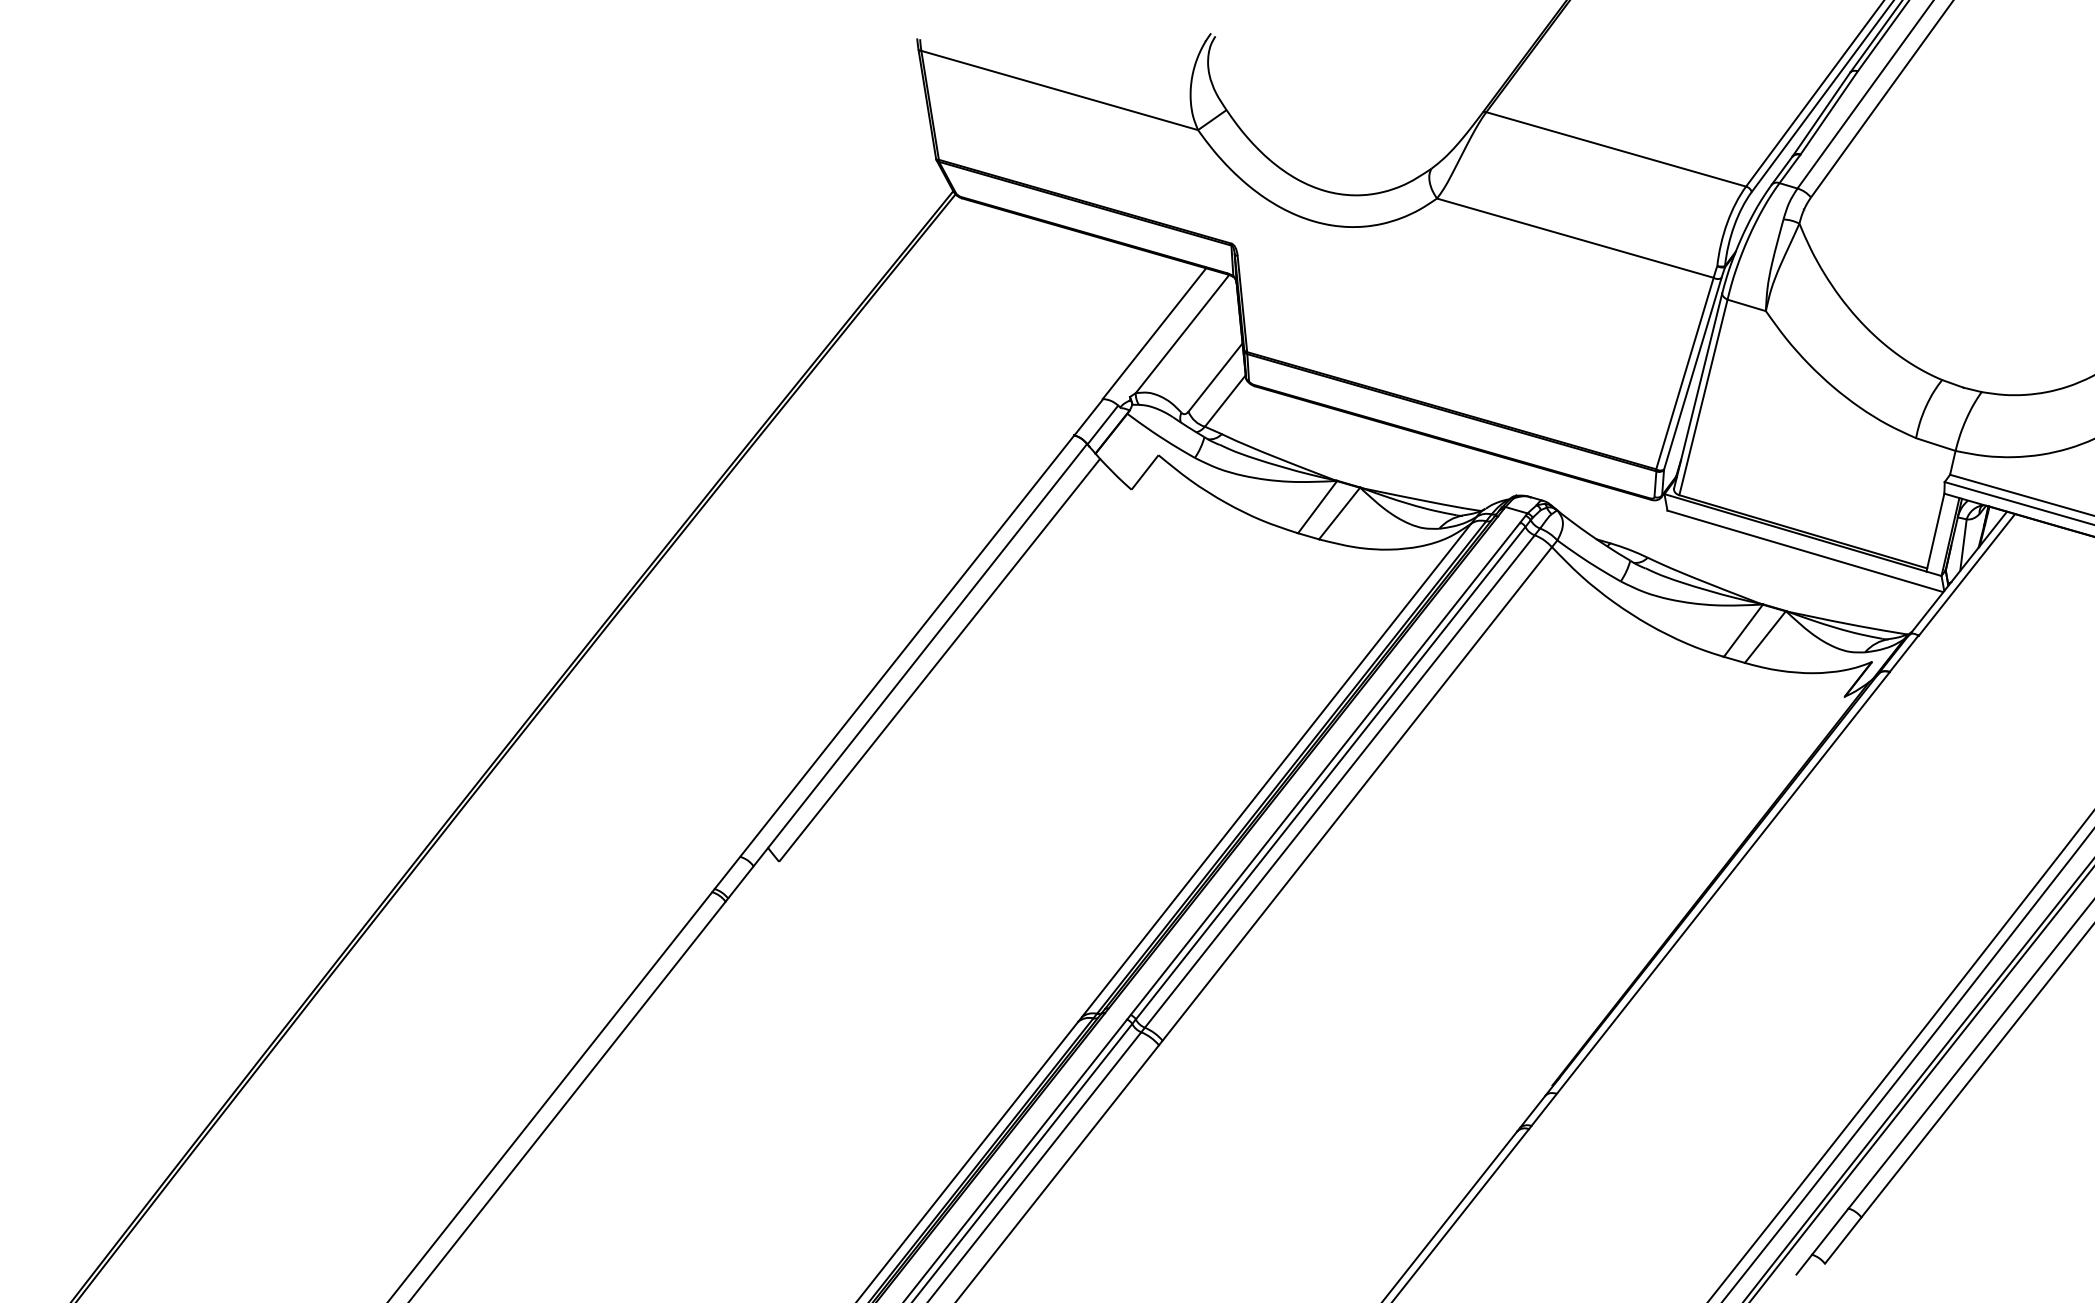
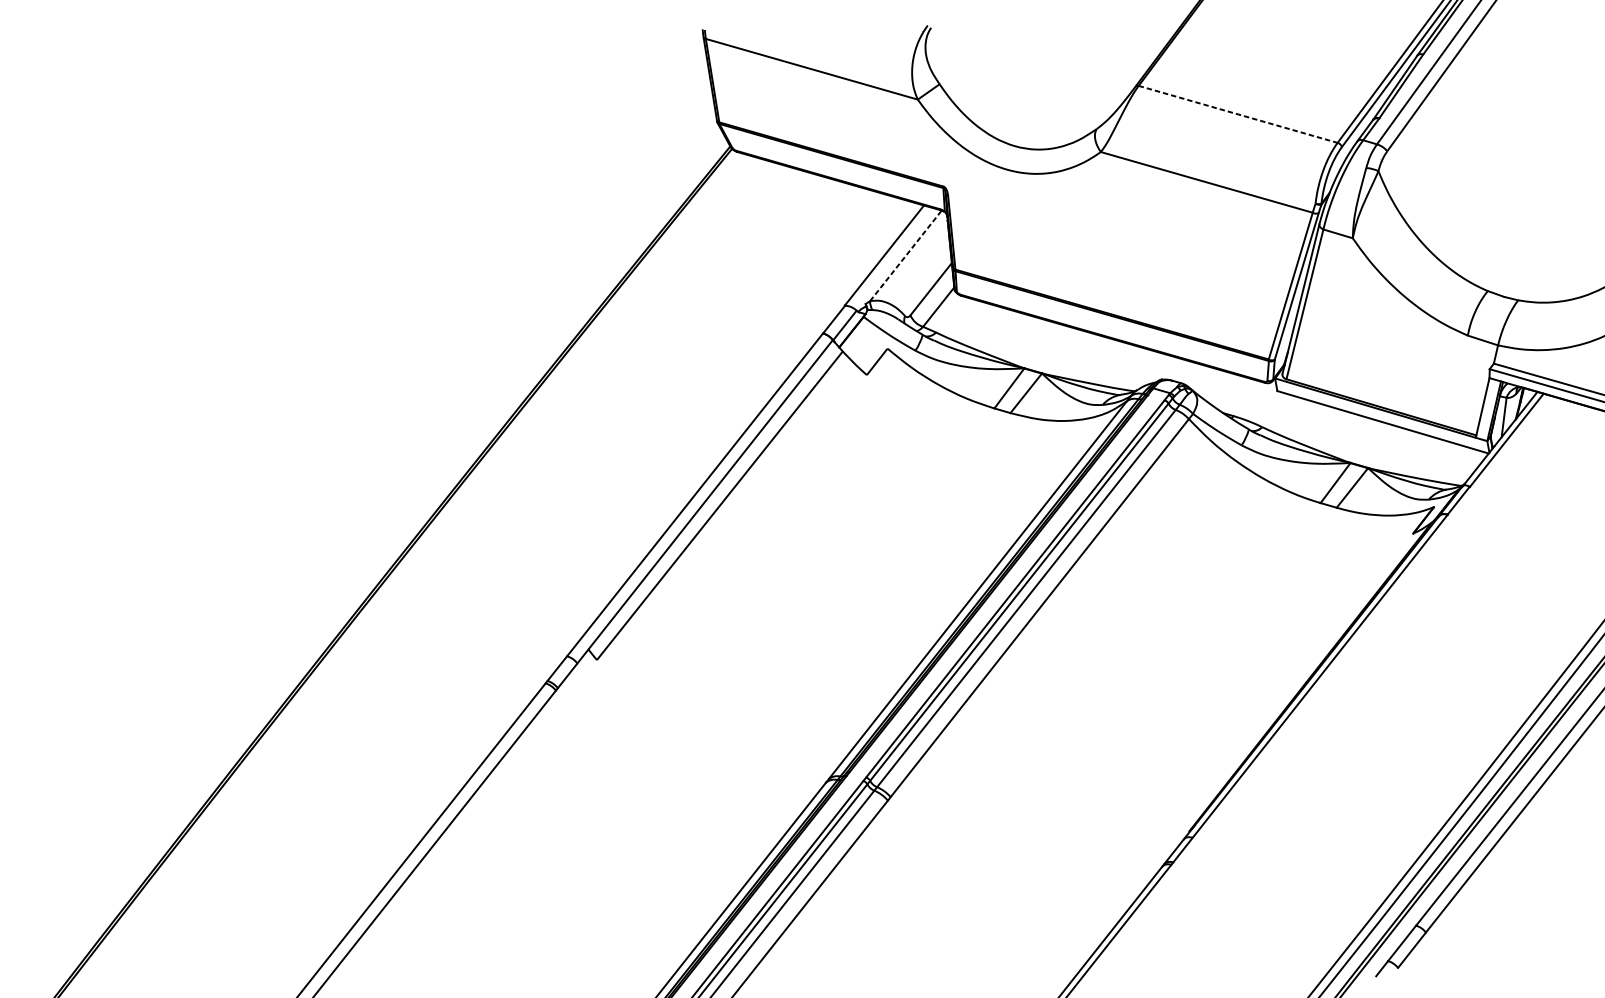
line: (1616, 149) -> (1238, 114), solid -> dashed
line: (1182, 333) -> (905, 255), solid -> dashed

